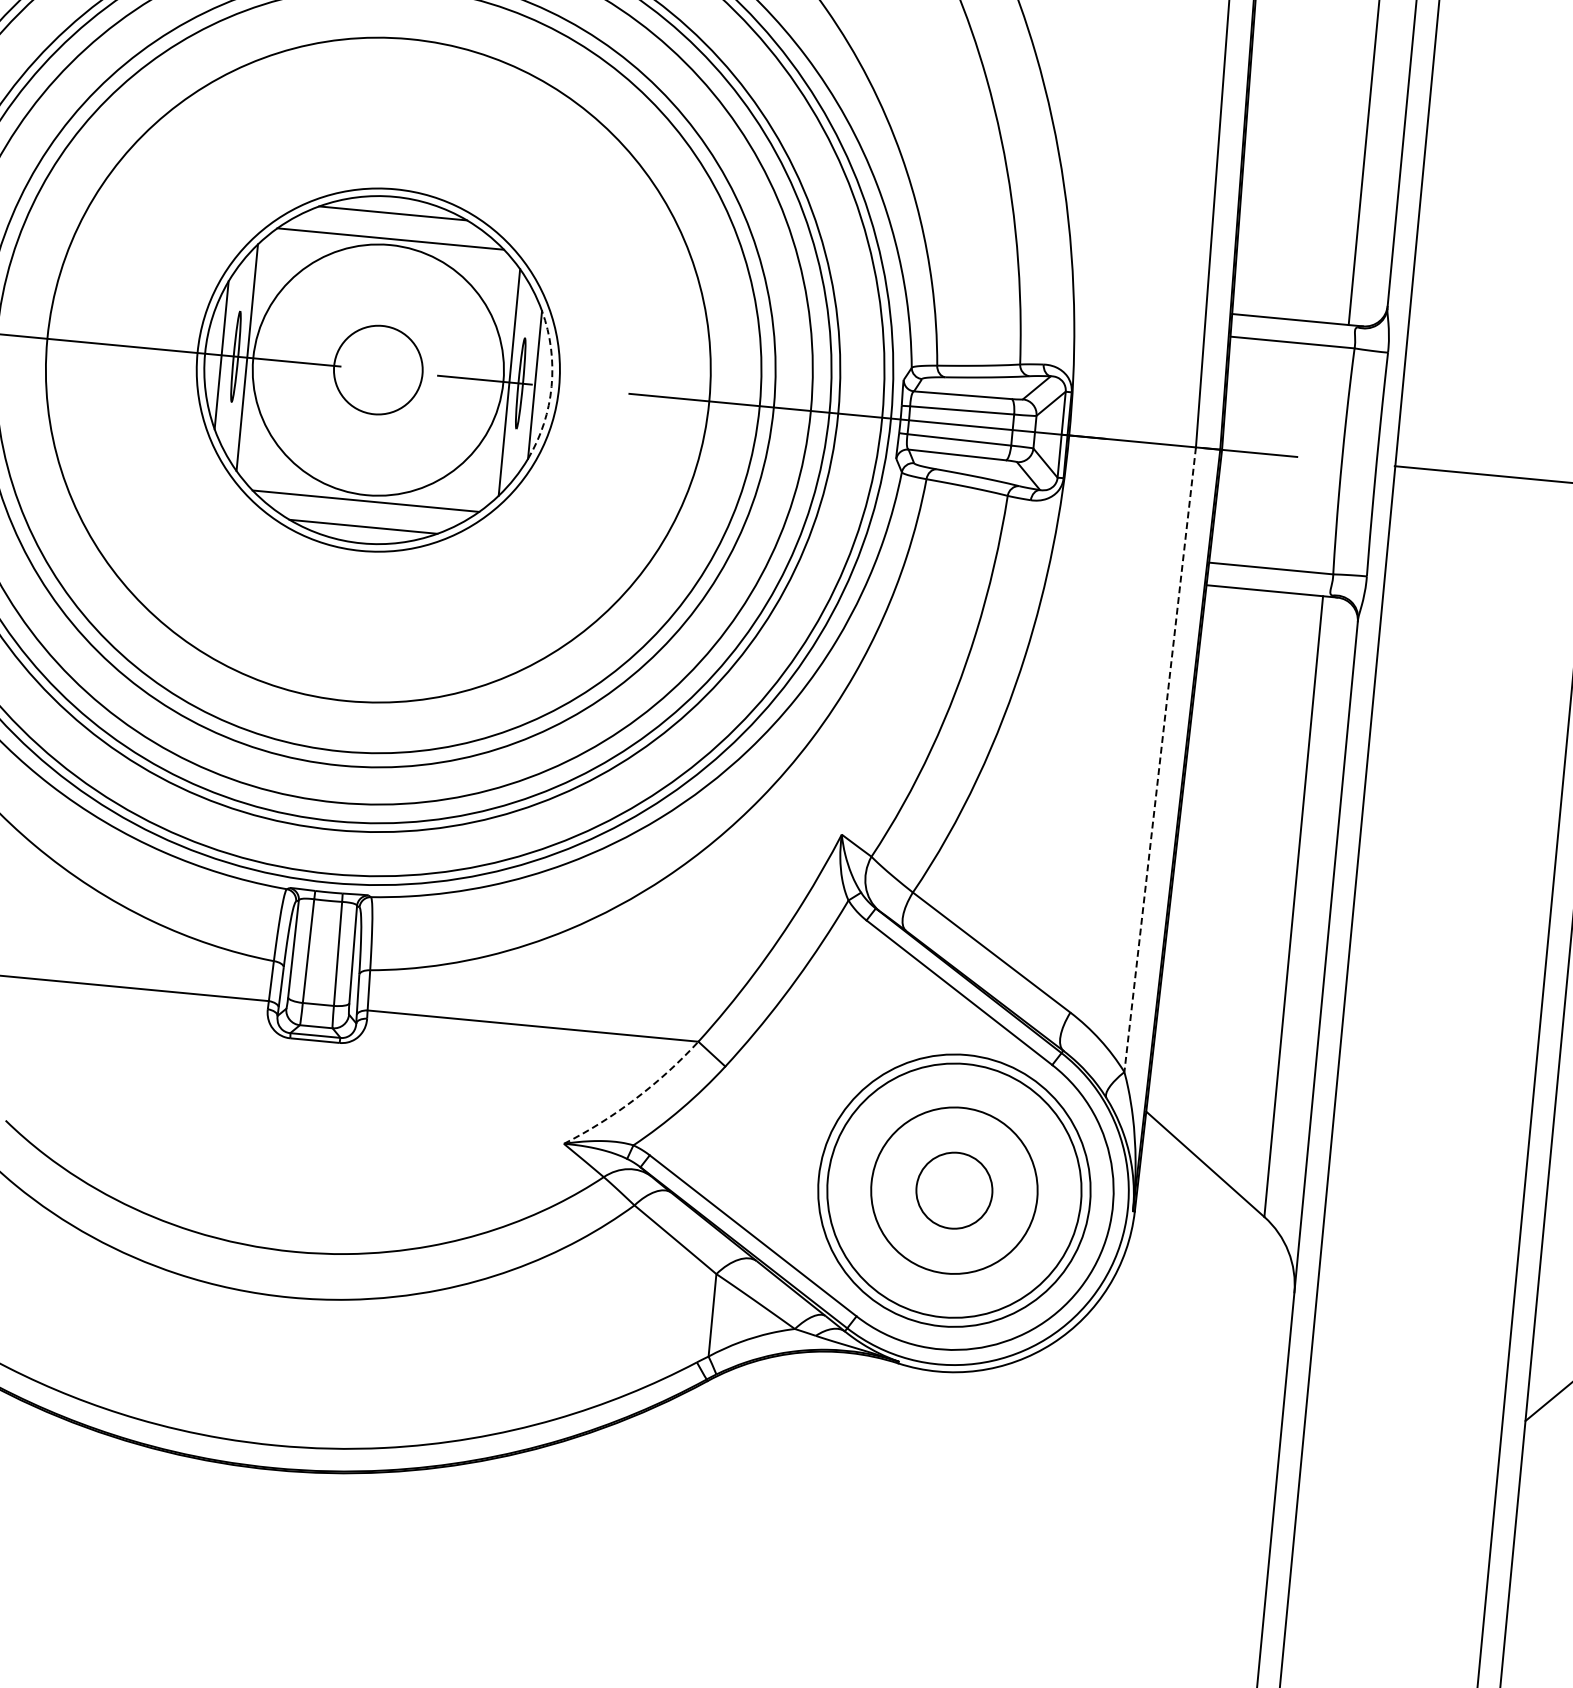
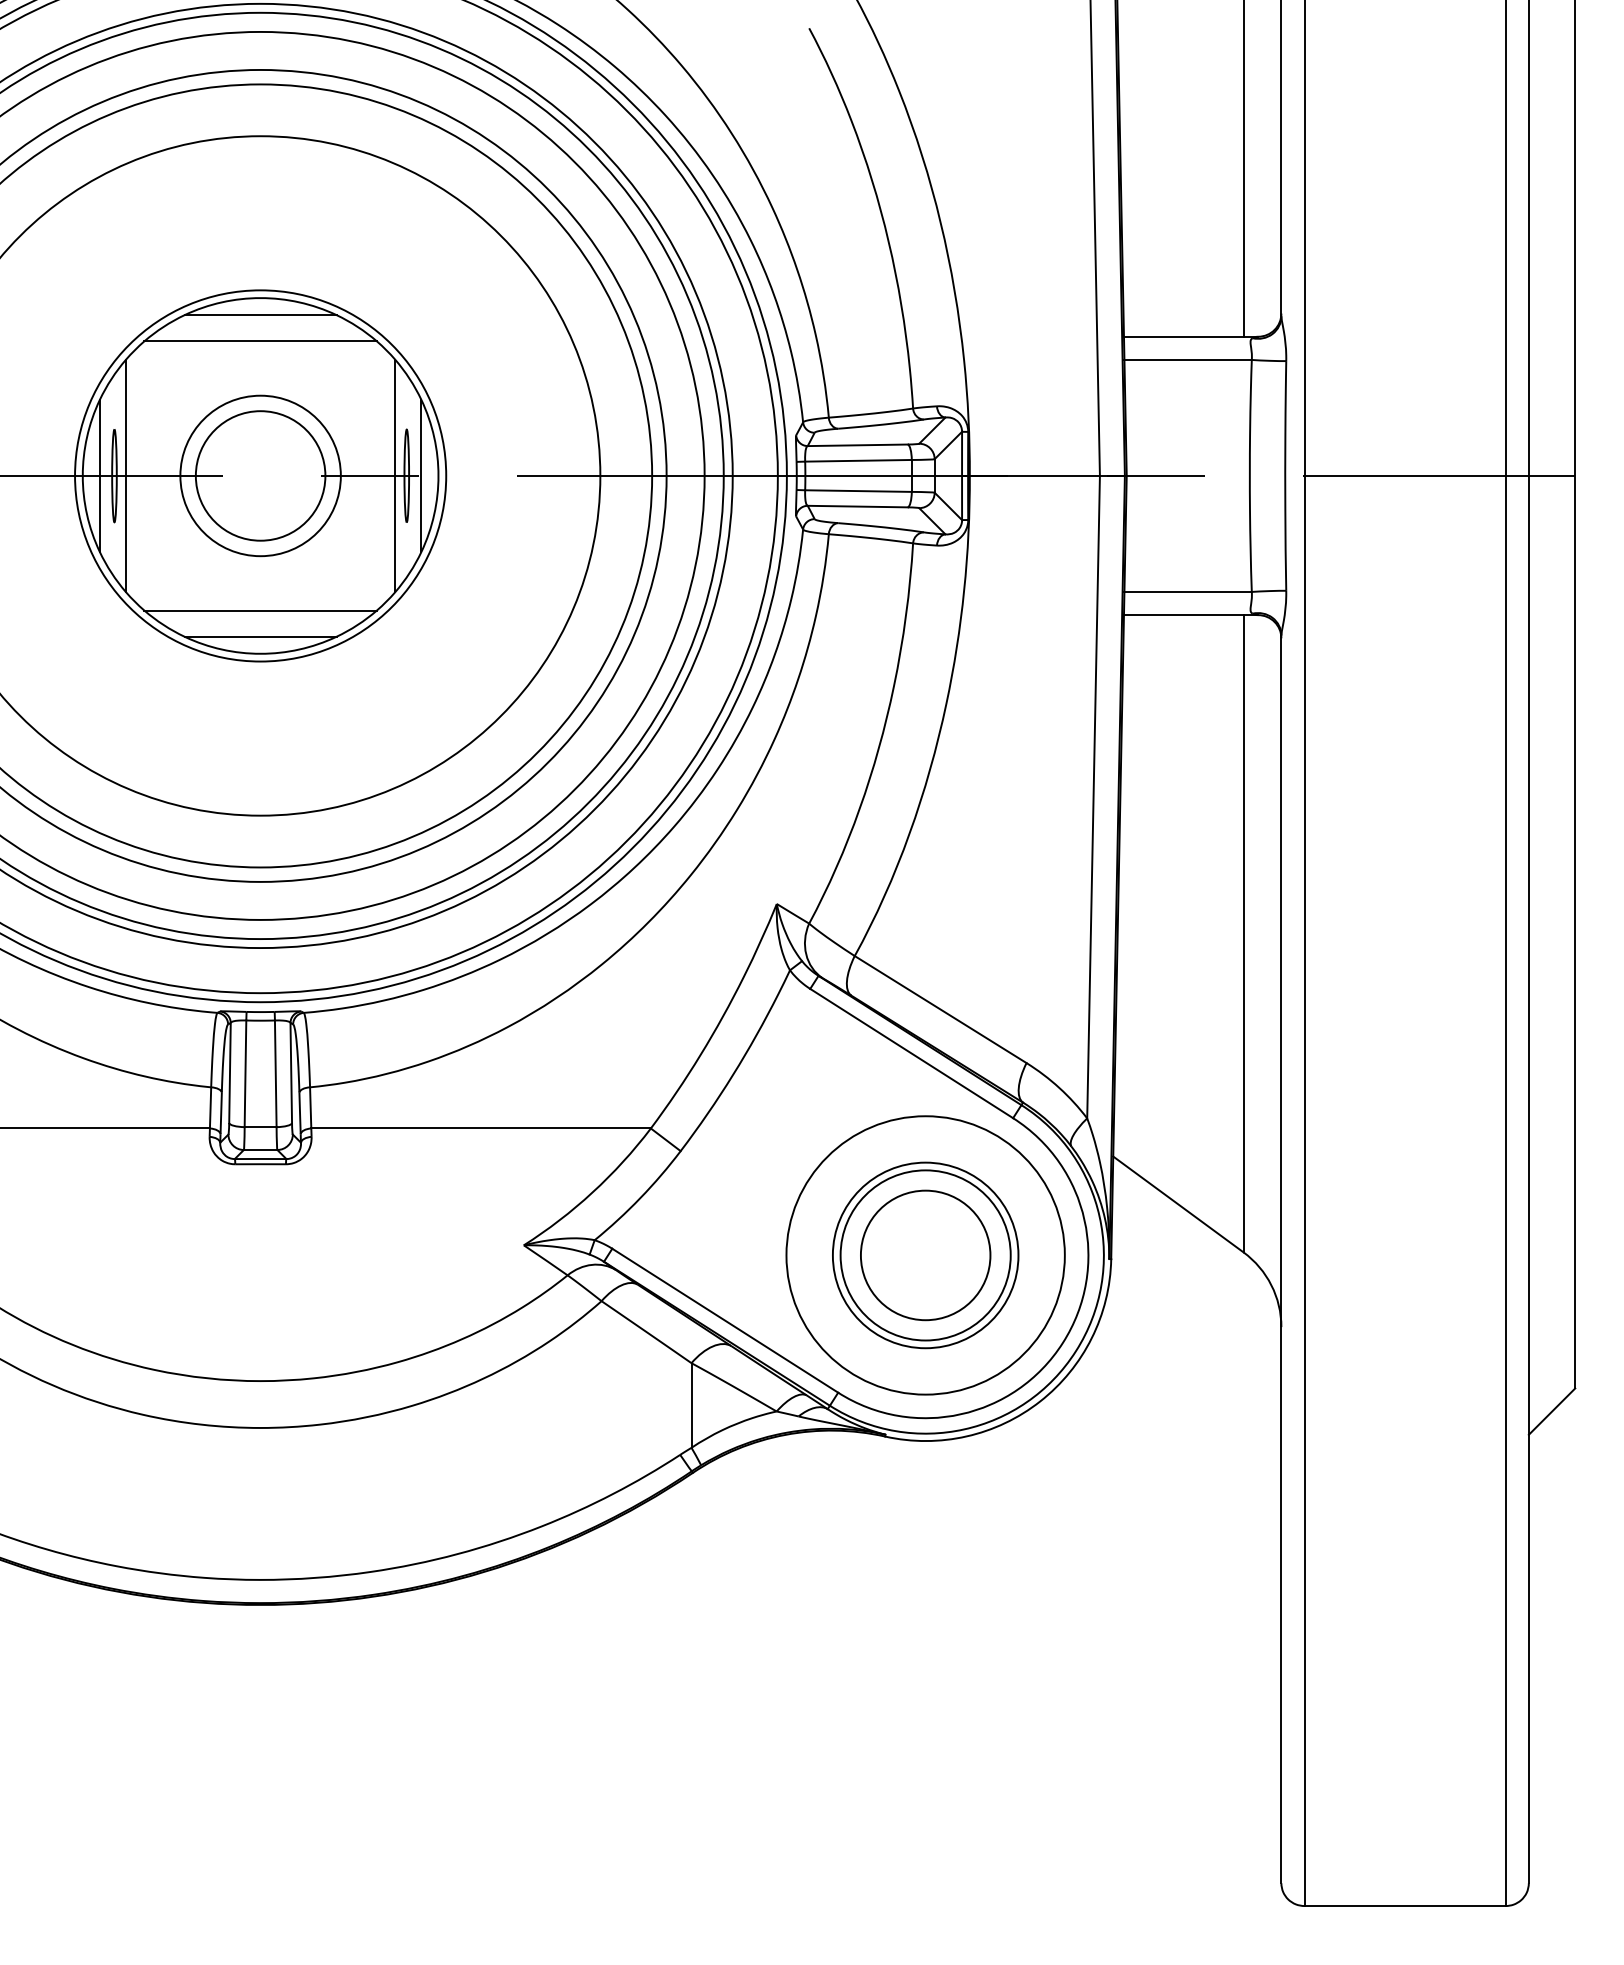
circle: (378, 369) -> (260, 475), size x0.62
circle: (378, 369) -> (260, 475), size x1.43
arc: (551, 386) -> (438, 475), dashed -> solid
line: (1160, 760) -> (1093, 797), dashed -> solid
arc: (635, 1098) -> (592, 1192), dashed -> solid
circle: (954, 1190) -> (925, 1255), size x0.71
circle: (954, 1190) -> (925, 1255), size x1.67

